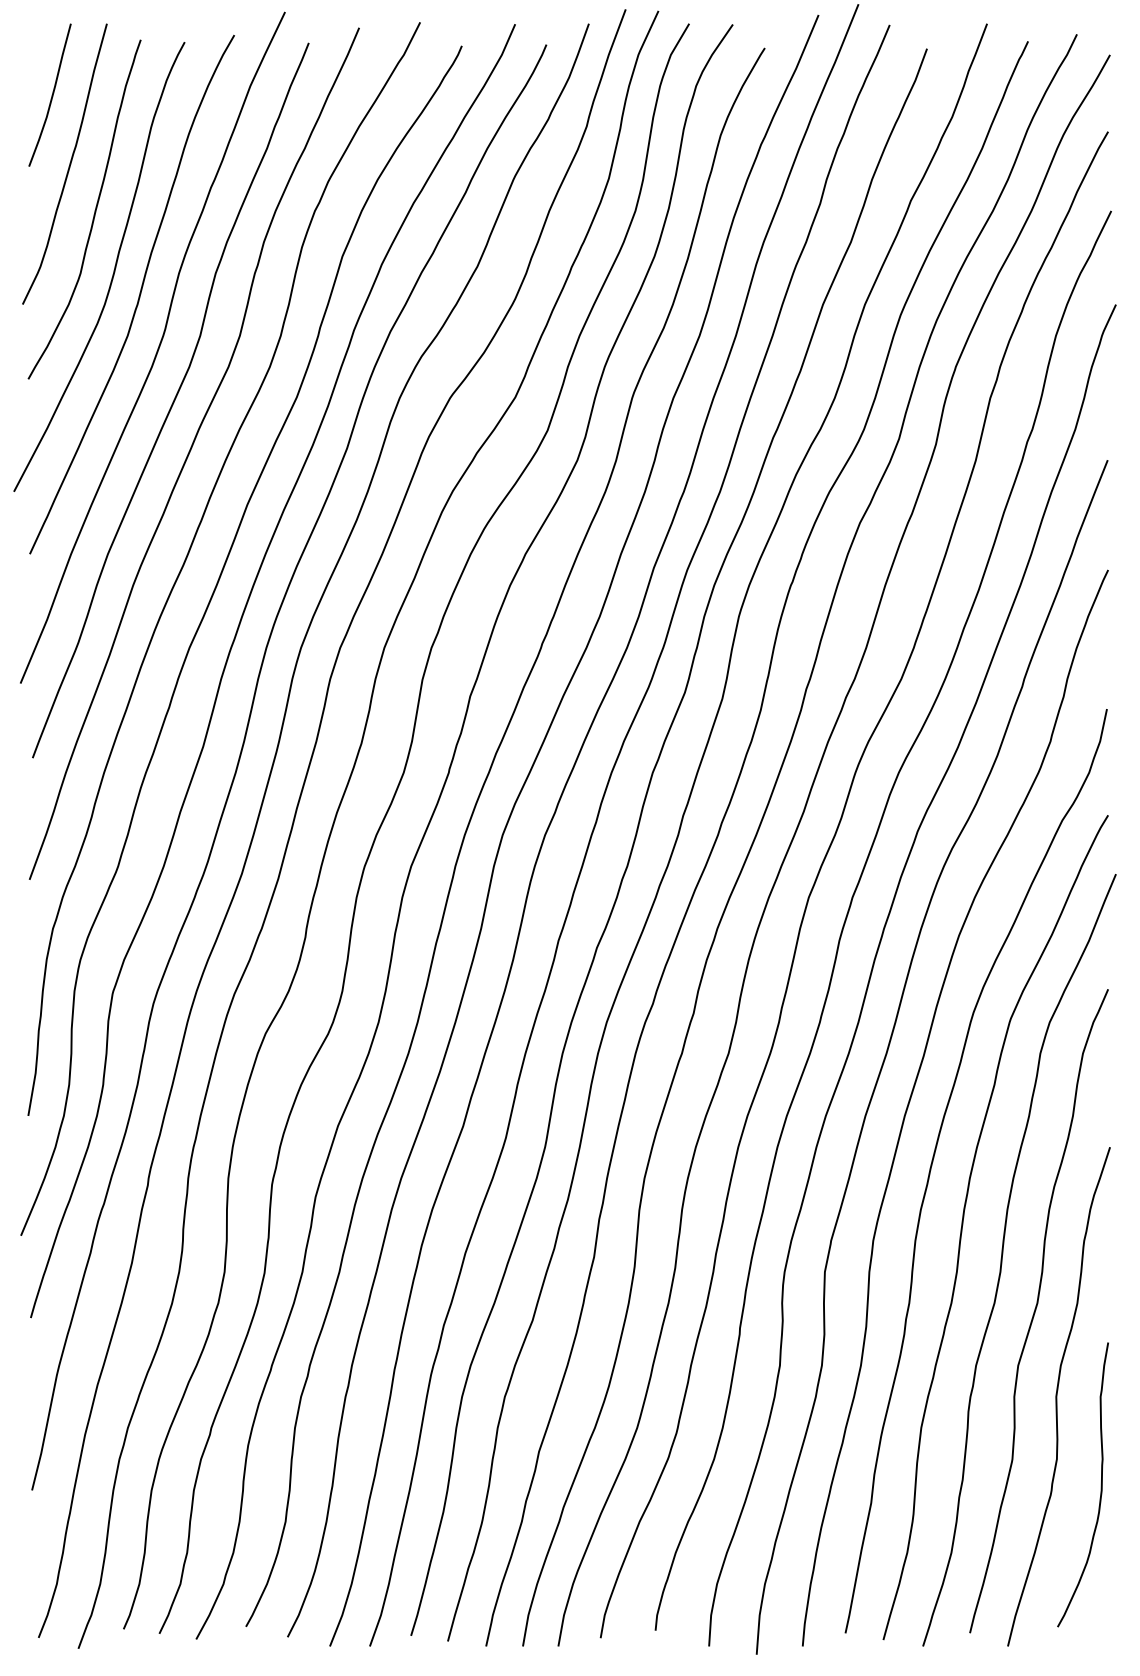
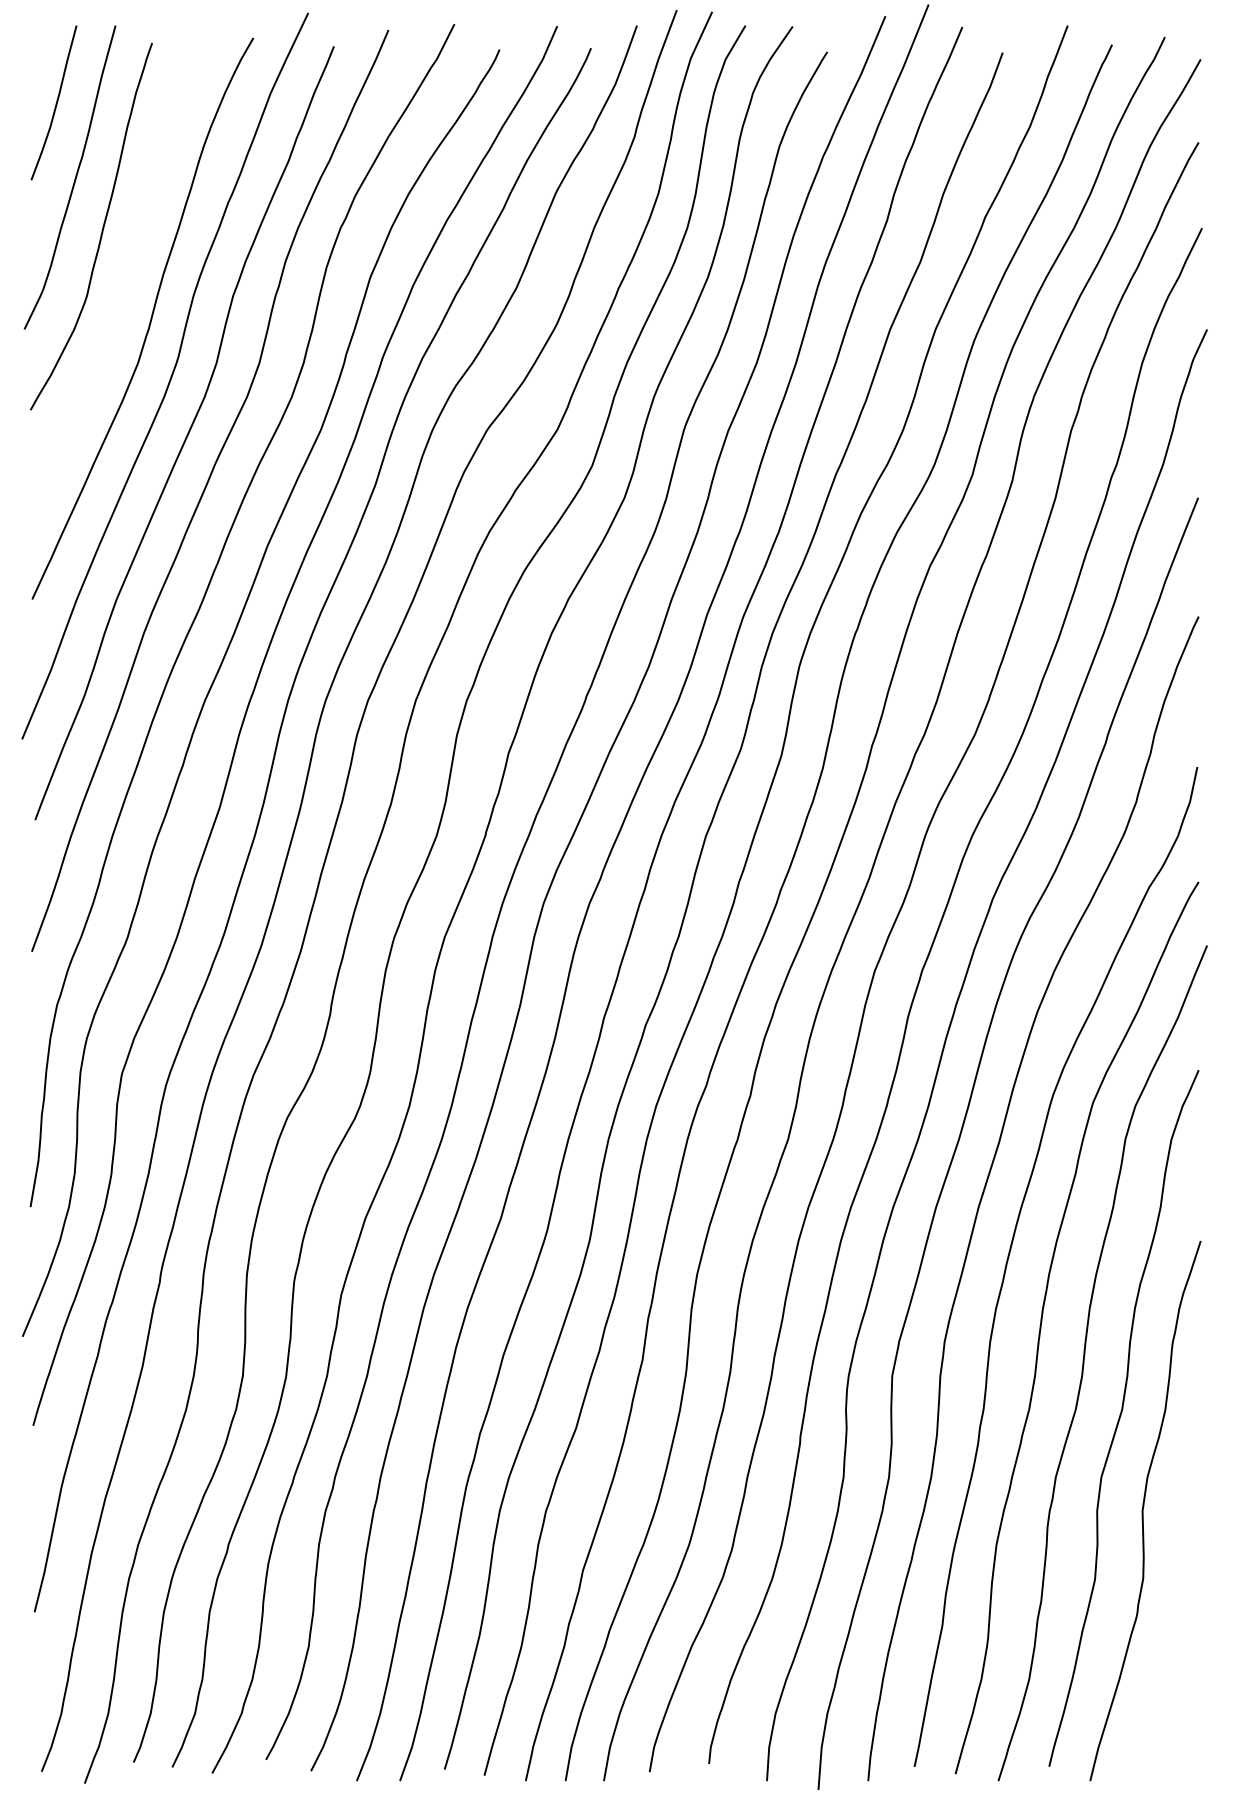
curve: (113, 271) -> (122, 293), removed
curve: (1100, 1485) -> (1190, 1606), removed

